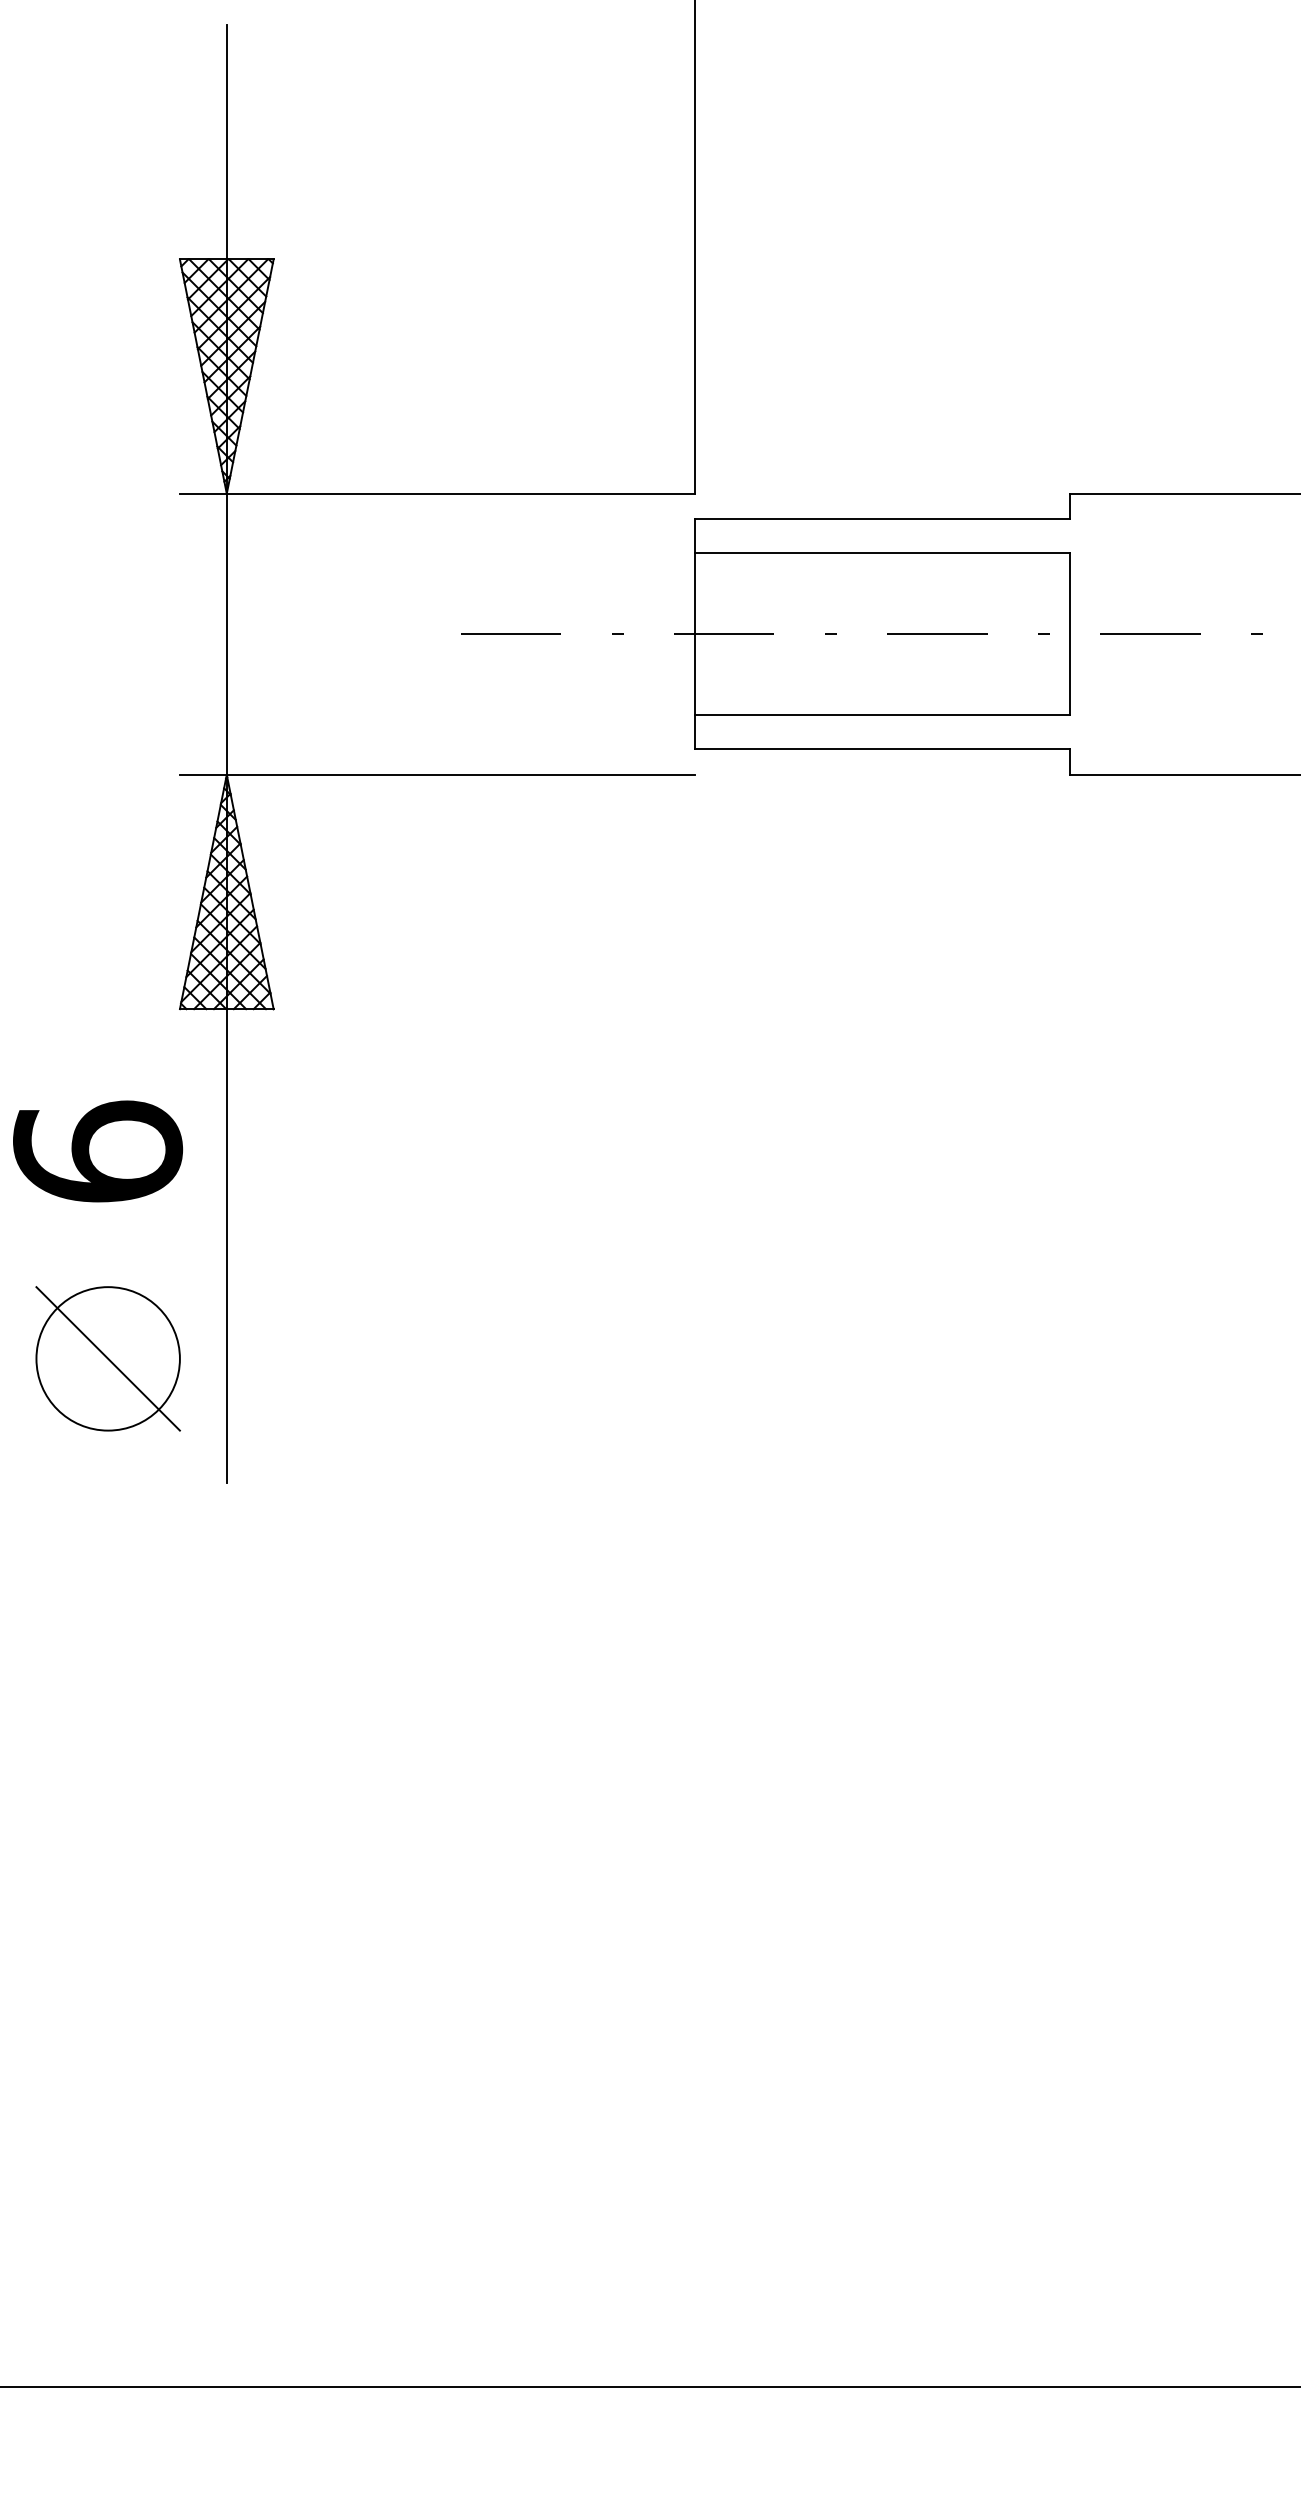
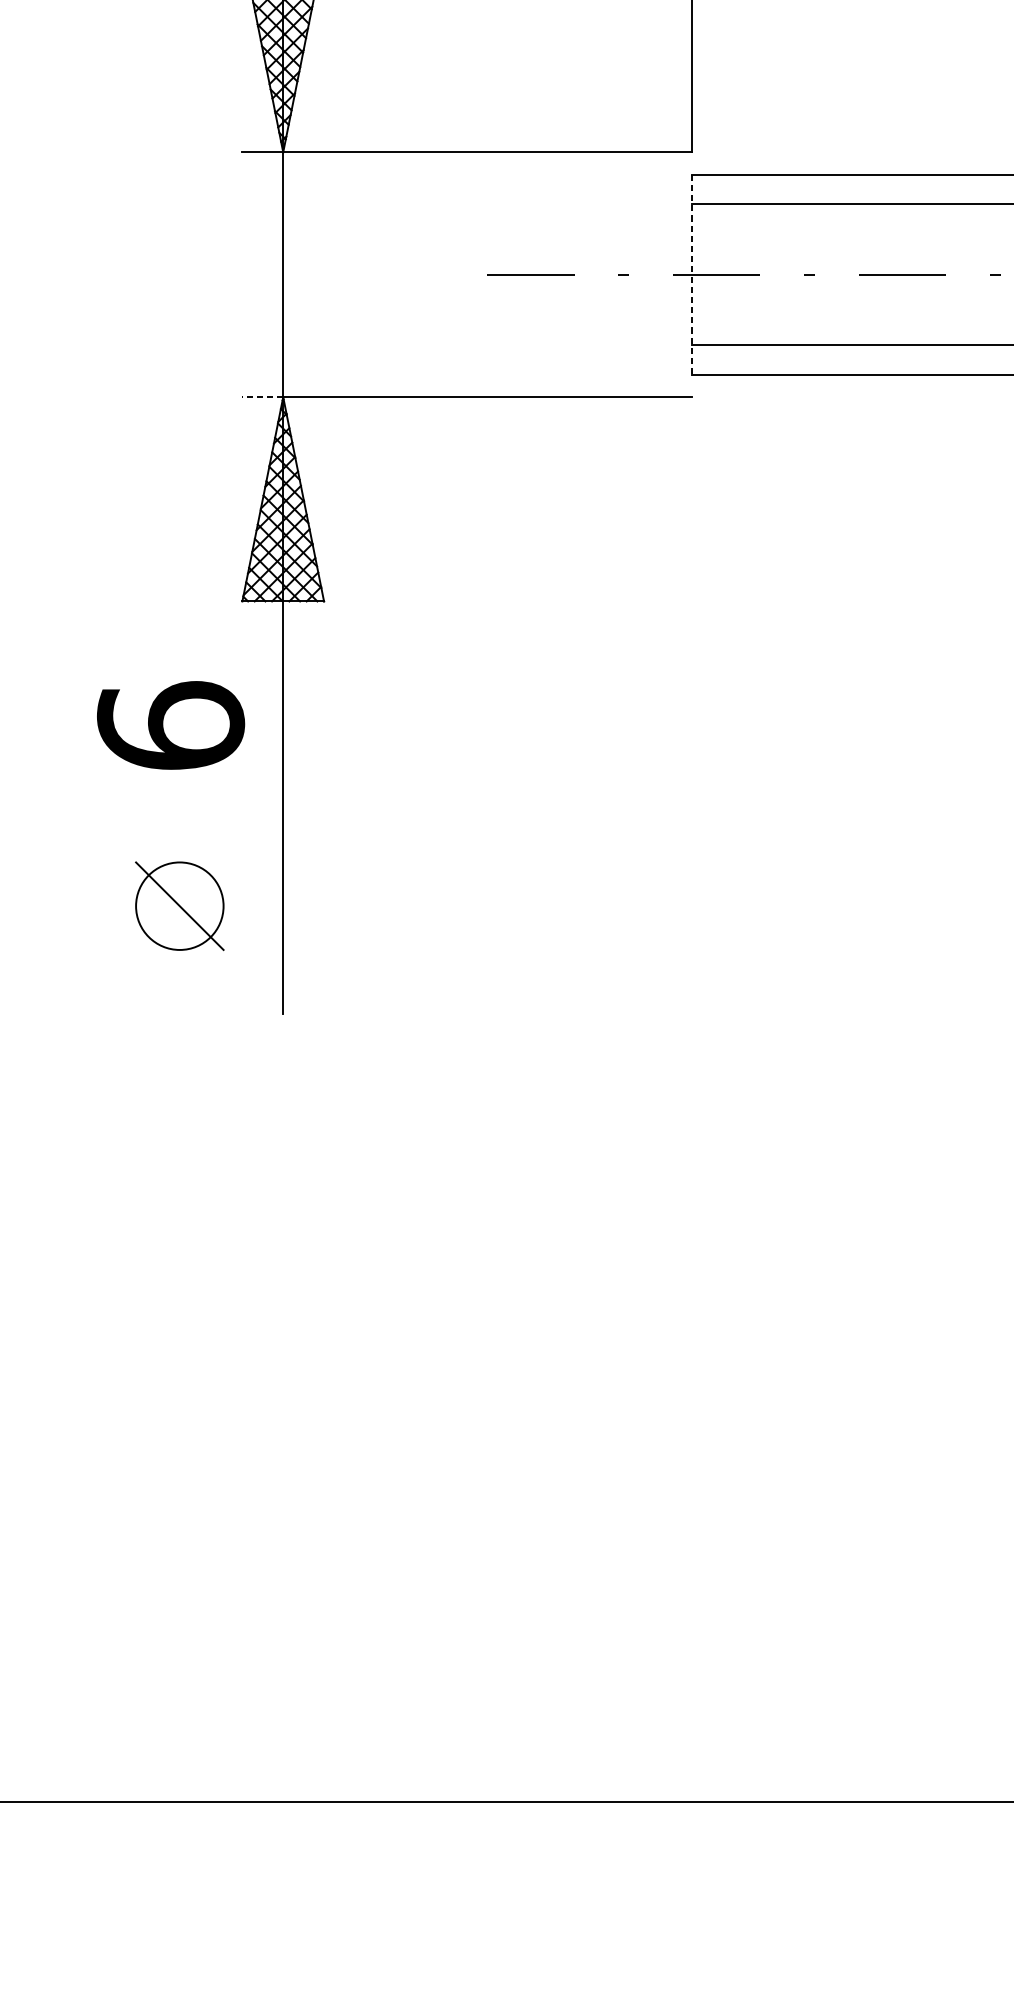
line: (695, 634) -> (691, 274), solid -> dashed
line: (202, 774) -> (262, 396), solid -> dashed
part: (107, 1358) -> (179, 905), size x0.7

